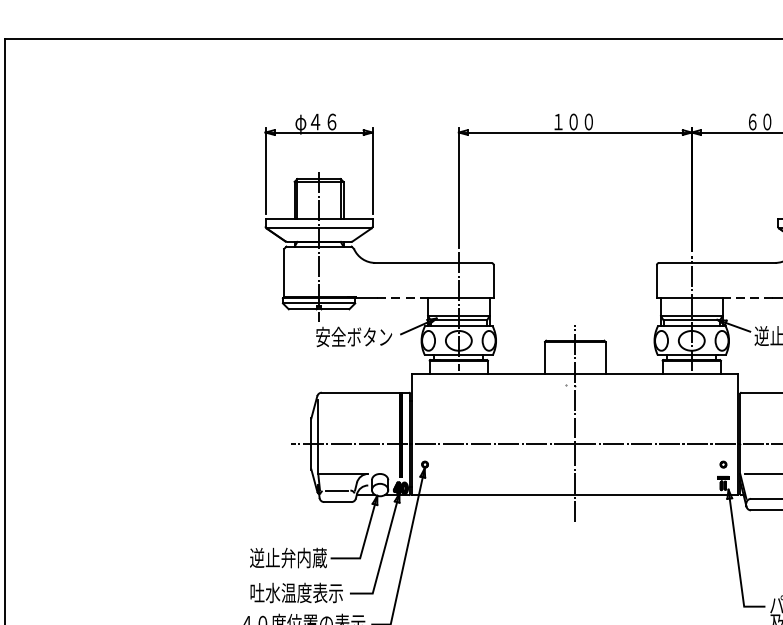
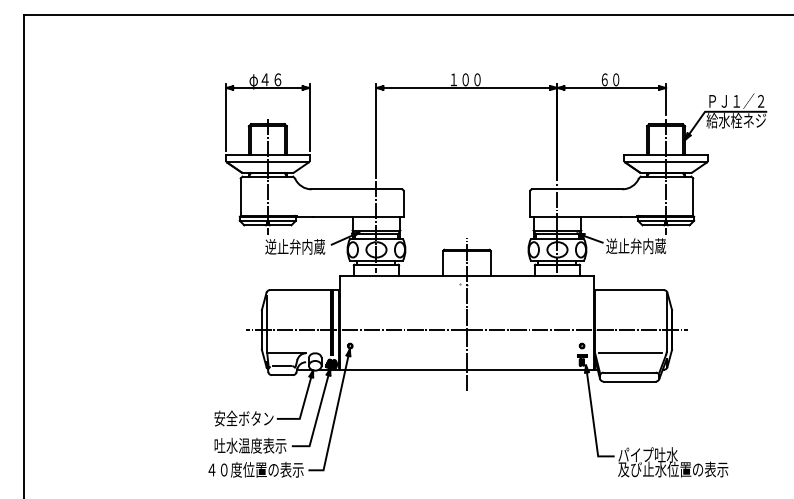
line: (402, 297) -> (332, 216), dashed -> solid
line: (748, 297) -> (601, 216), dashed -> solid
text: (354, 336) -> (295, 246), 安全ボタン -> 逆止弁内蔵
text: (287, 557) -> (243, 418), 逆止弁内蔵 -> 安全ボタン

